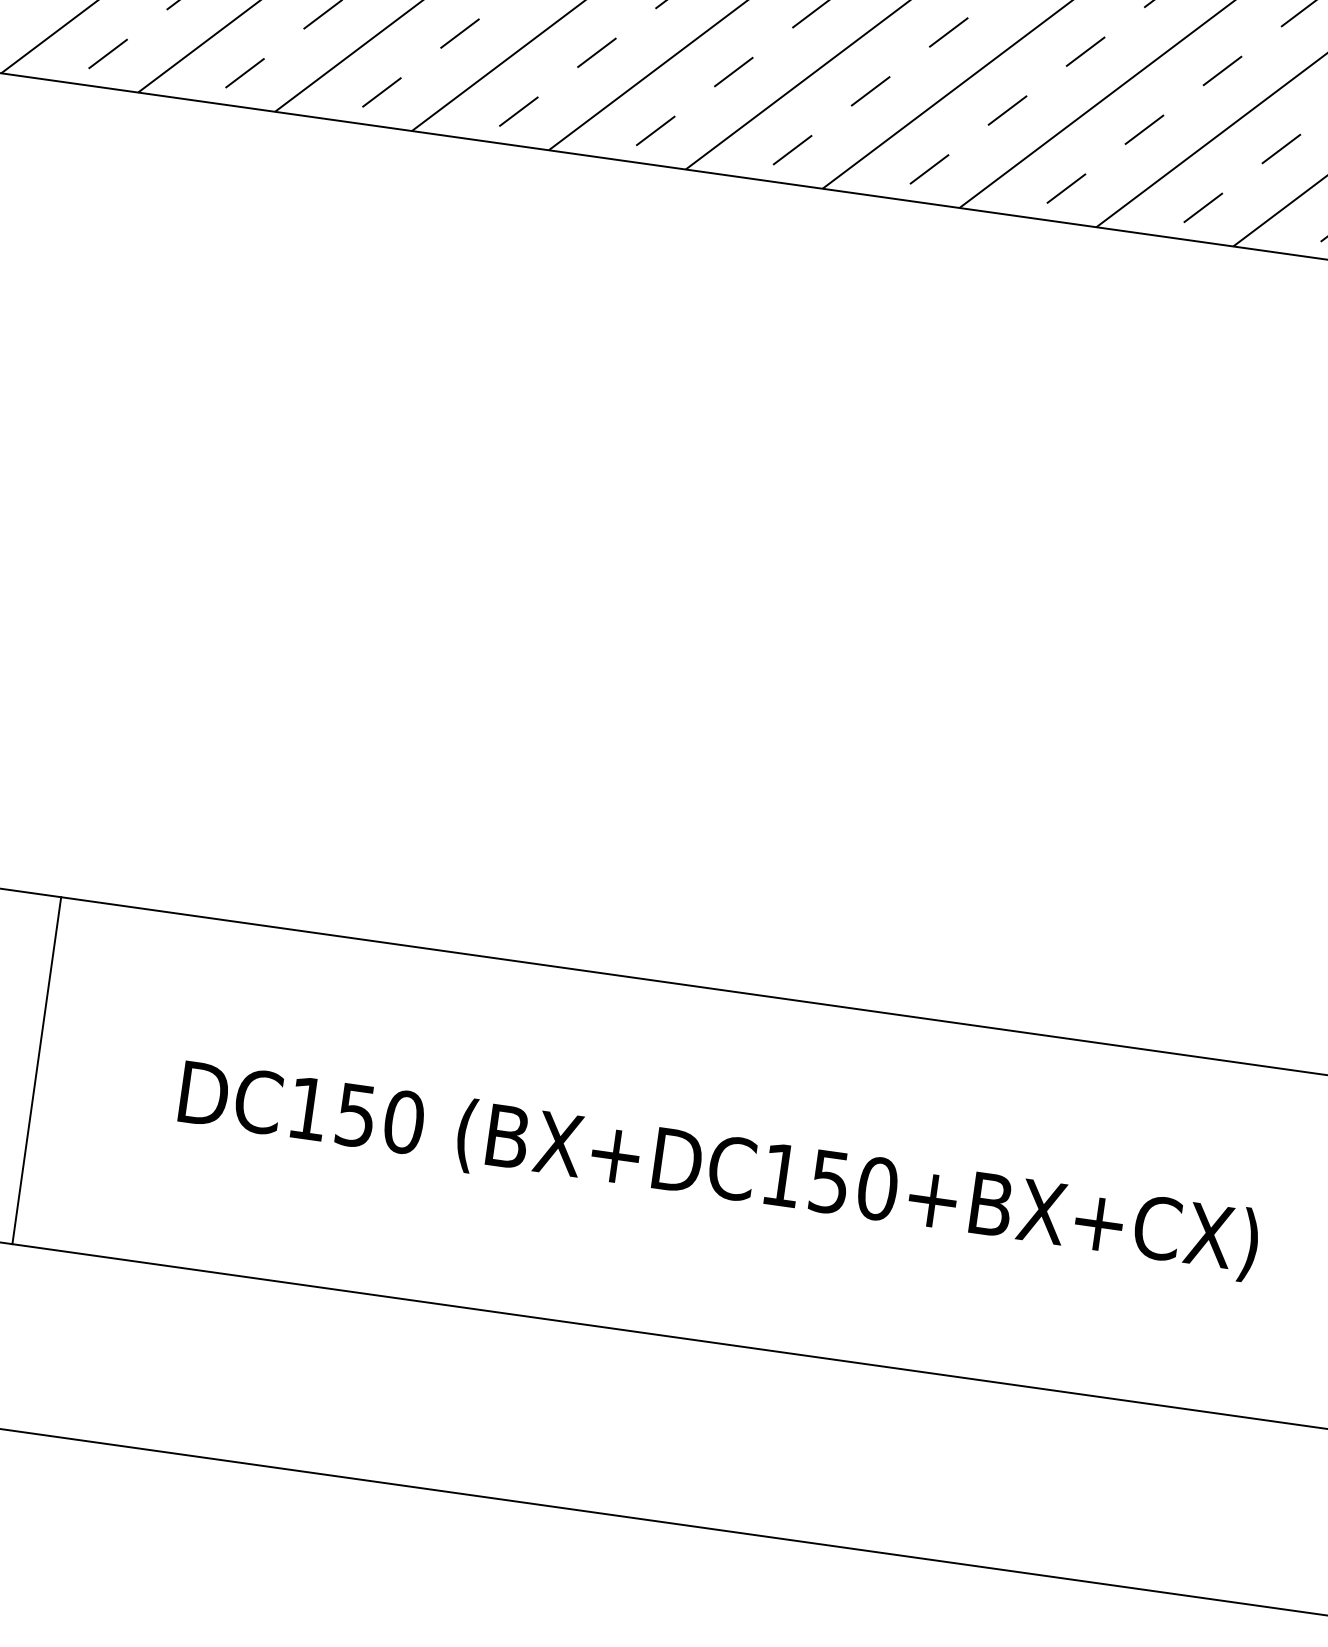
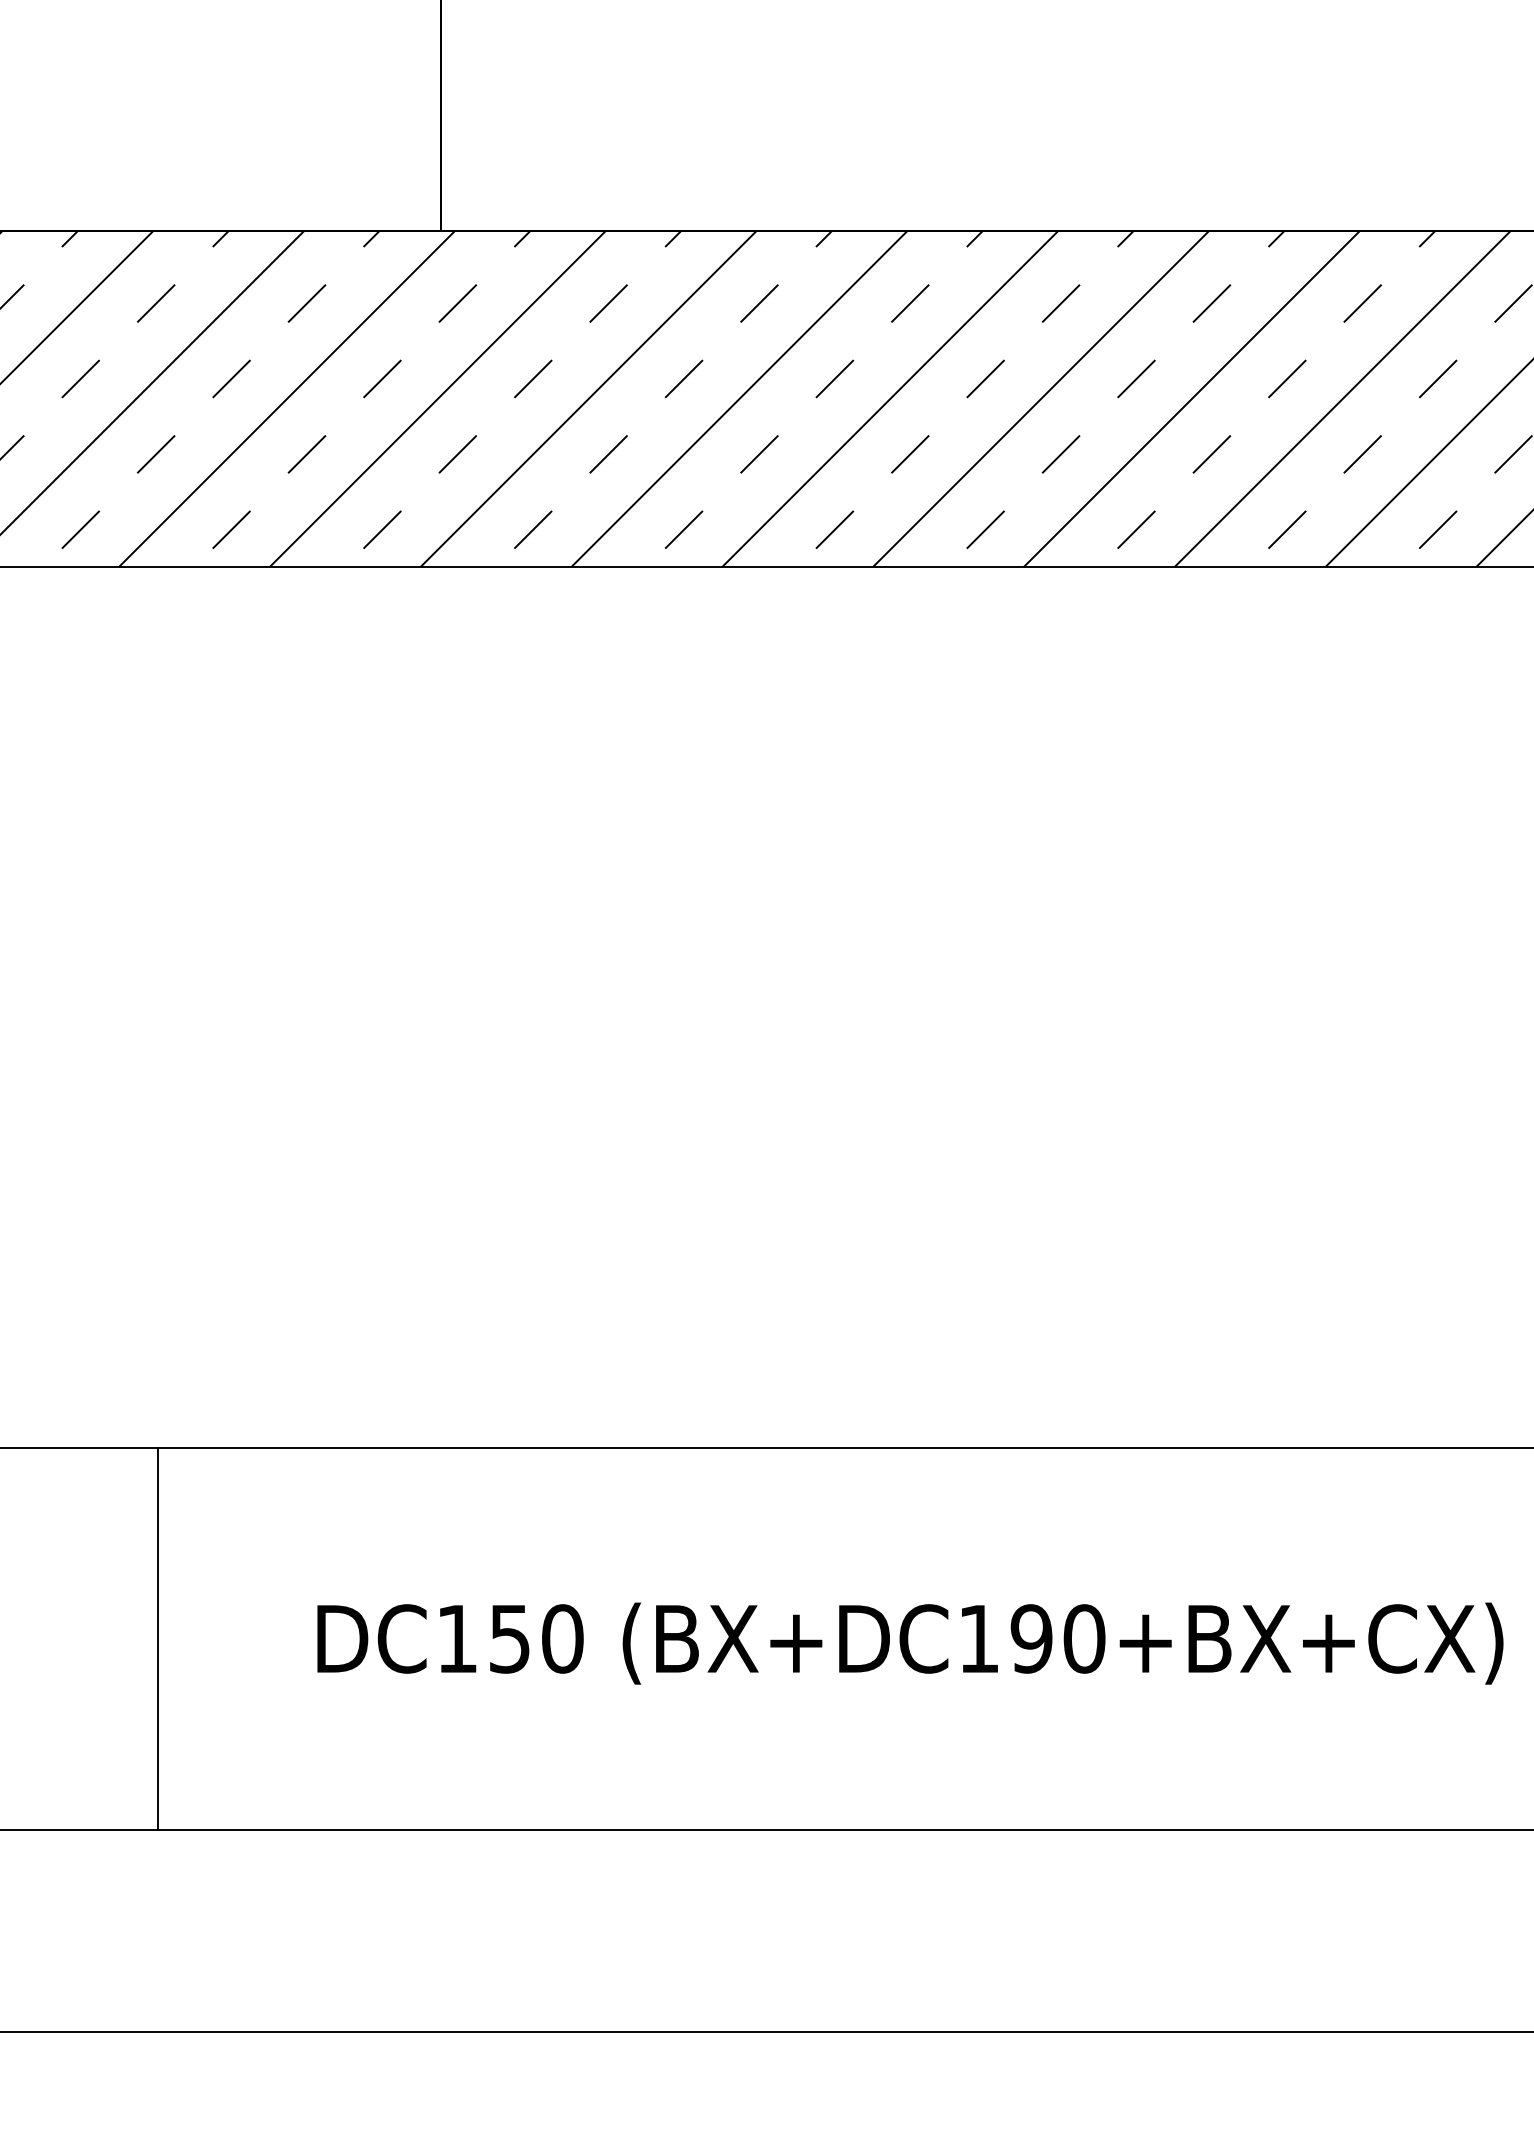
text: (829, 1181) -> (1031, 1638), (BX+DC150+BX+CX) -> (BX+DC190+BX+CX)

